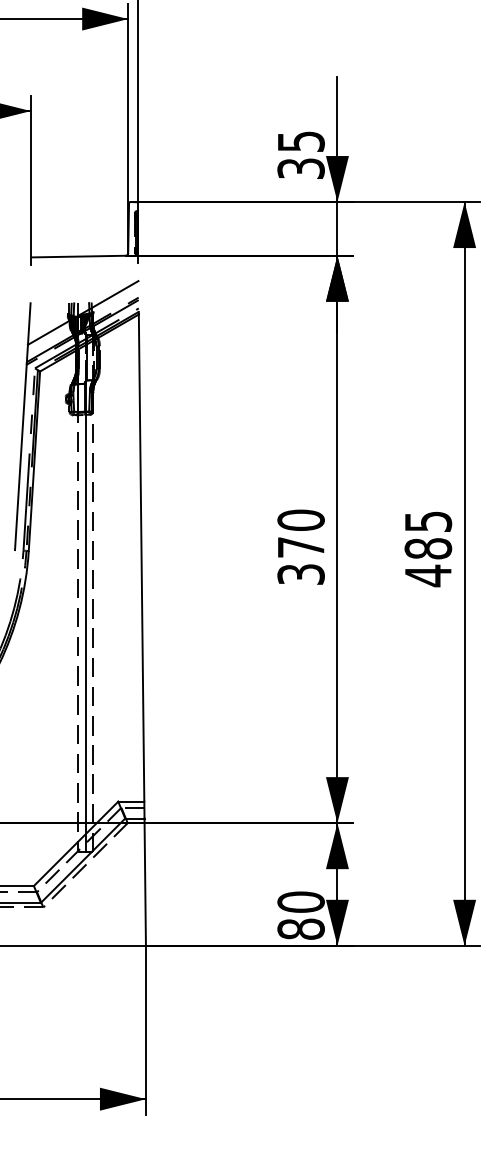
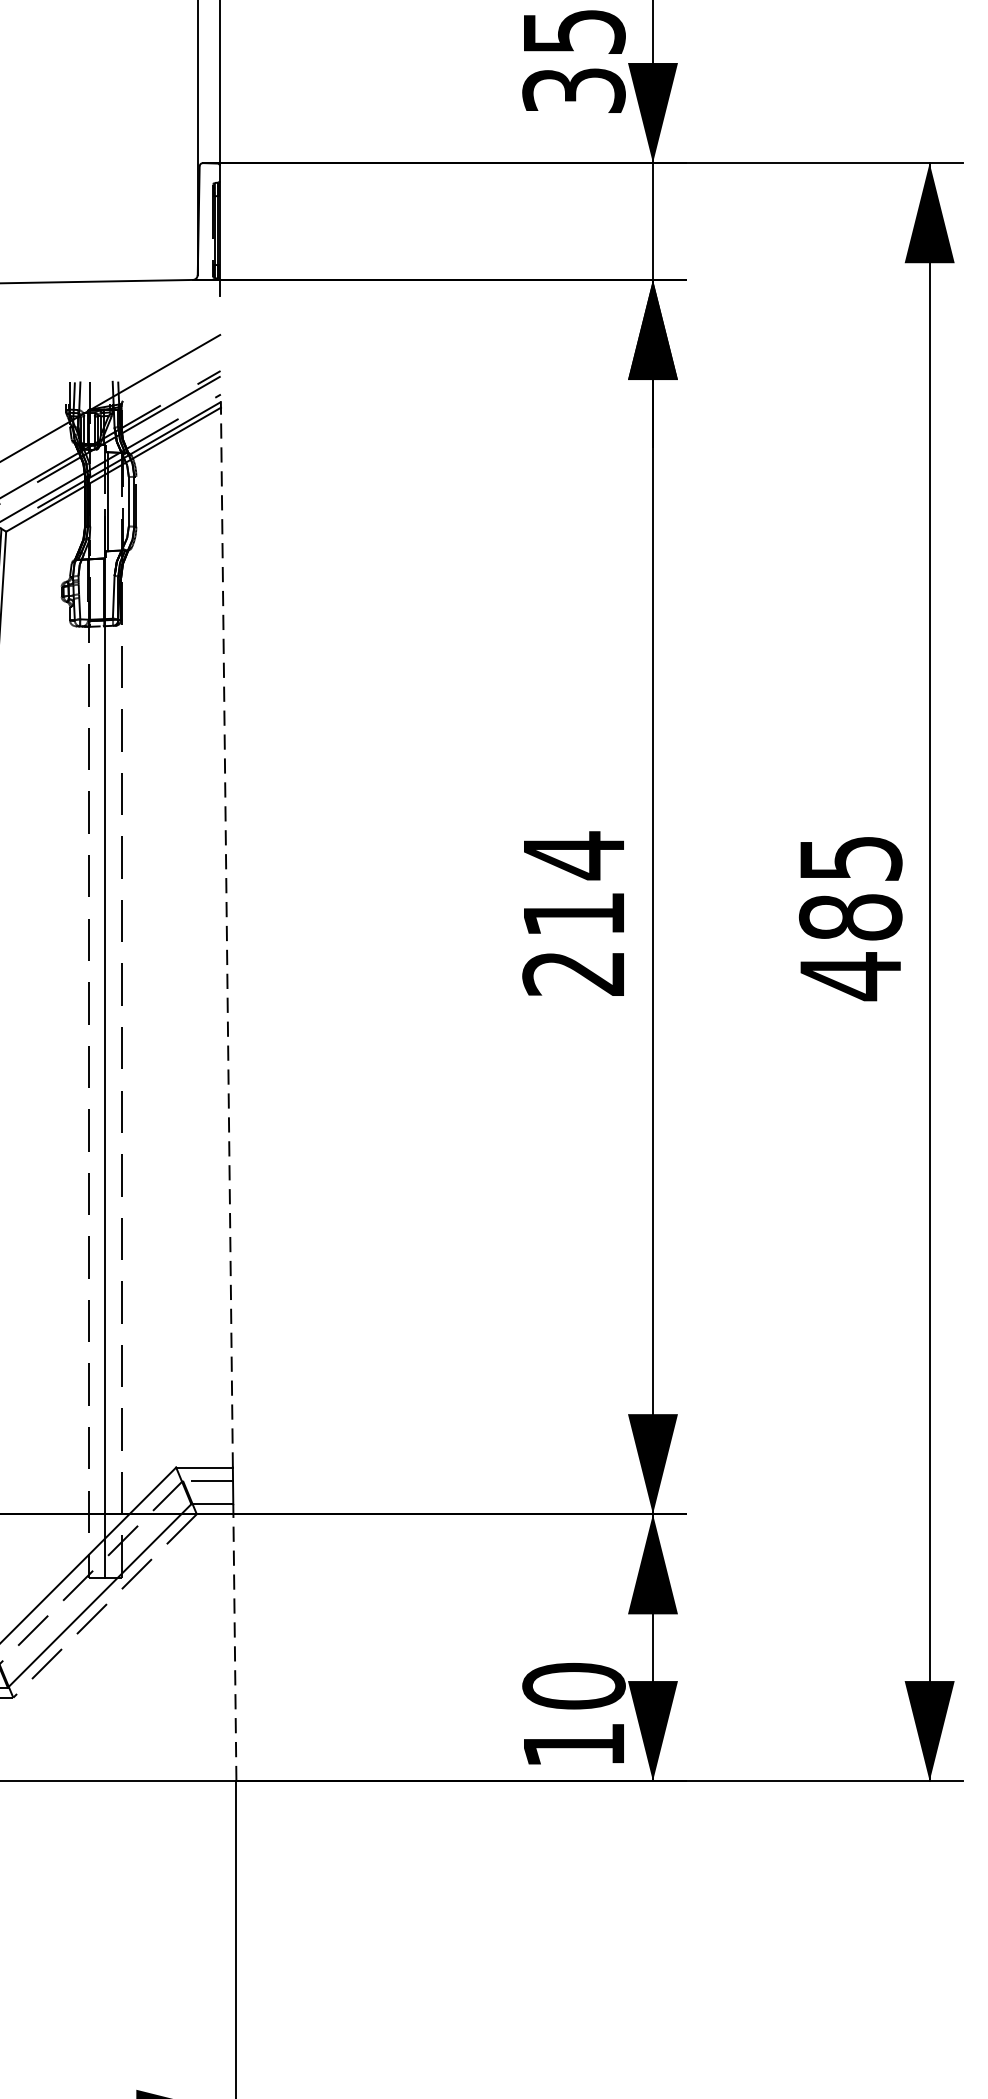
text: (300, 546) -> (572, 912), 370 -> 214
line: (141, 558) -> (226, 938), solid -> dashed
line: (145, 882) -> (235, 1643), solid -> dashed
text: (300, 928) -> (572, 1743), 80 -> 10

